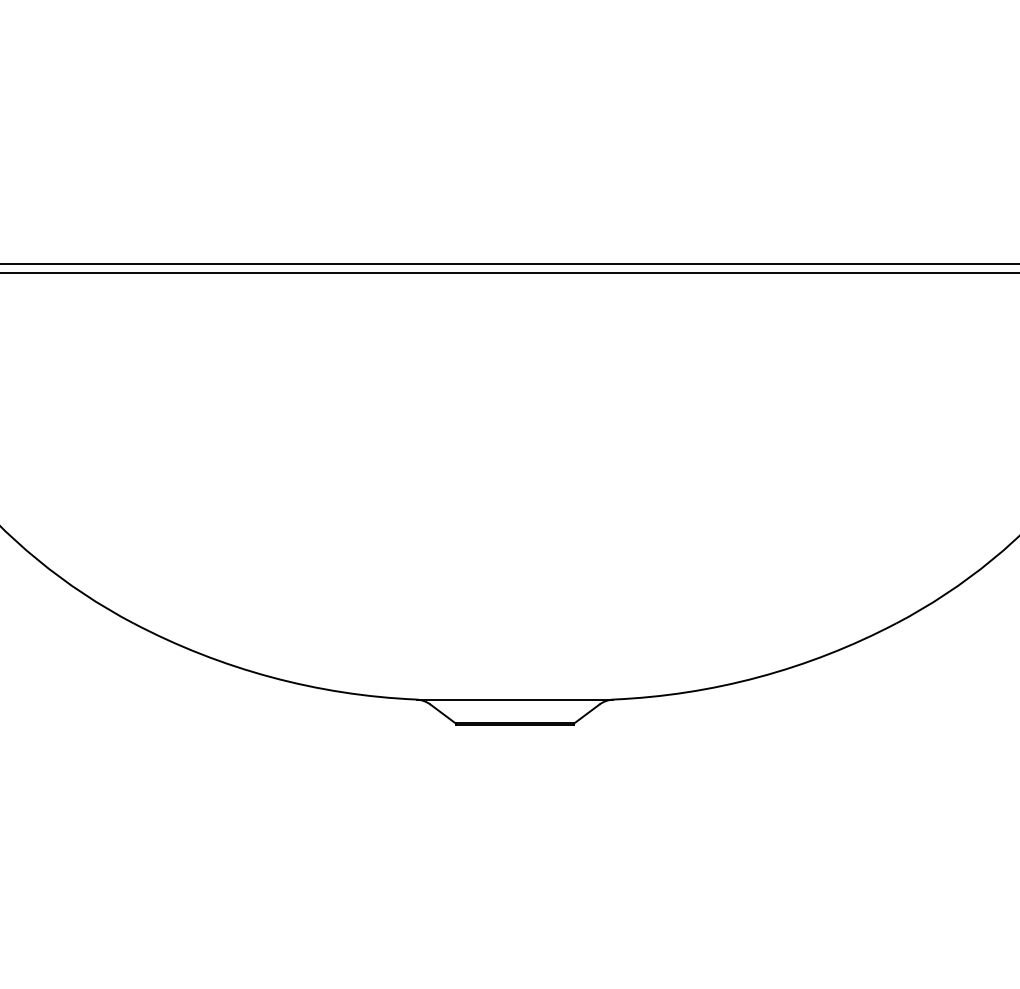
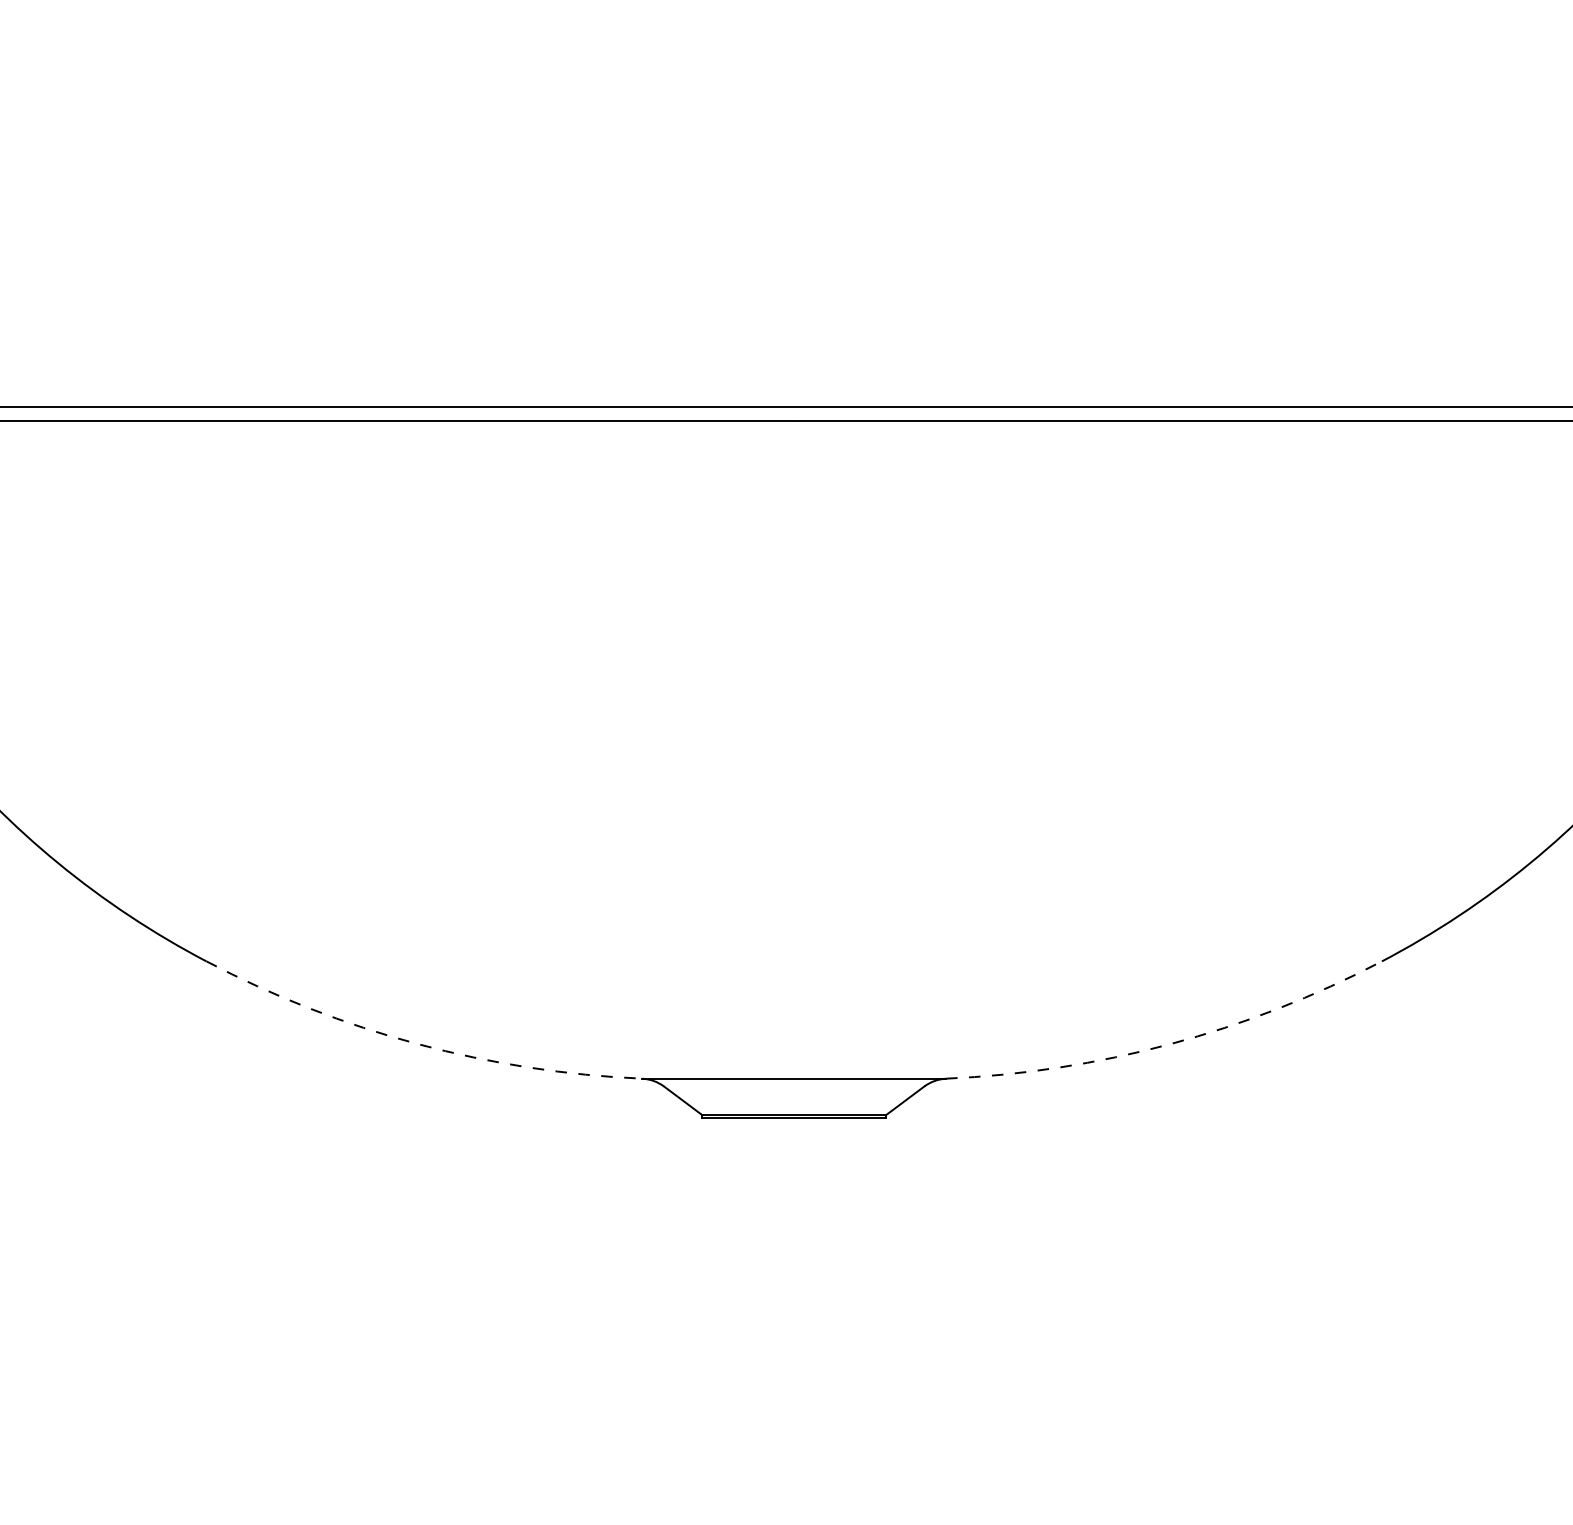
arc: (270, 677) -> (417, 1044), solid -> dashed
arc: (759, 677) -> (1171, 1044), solid -> dashed

